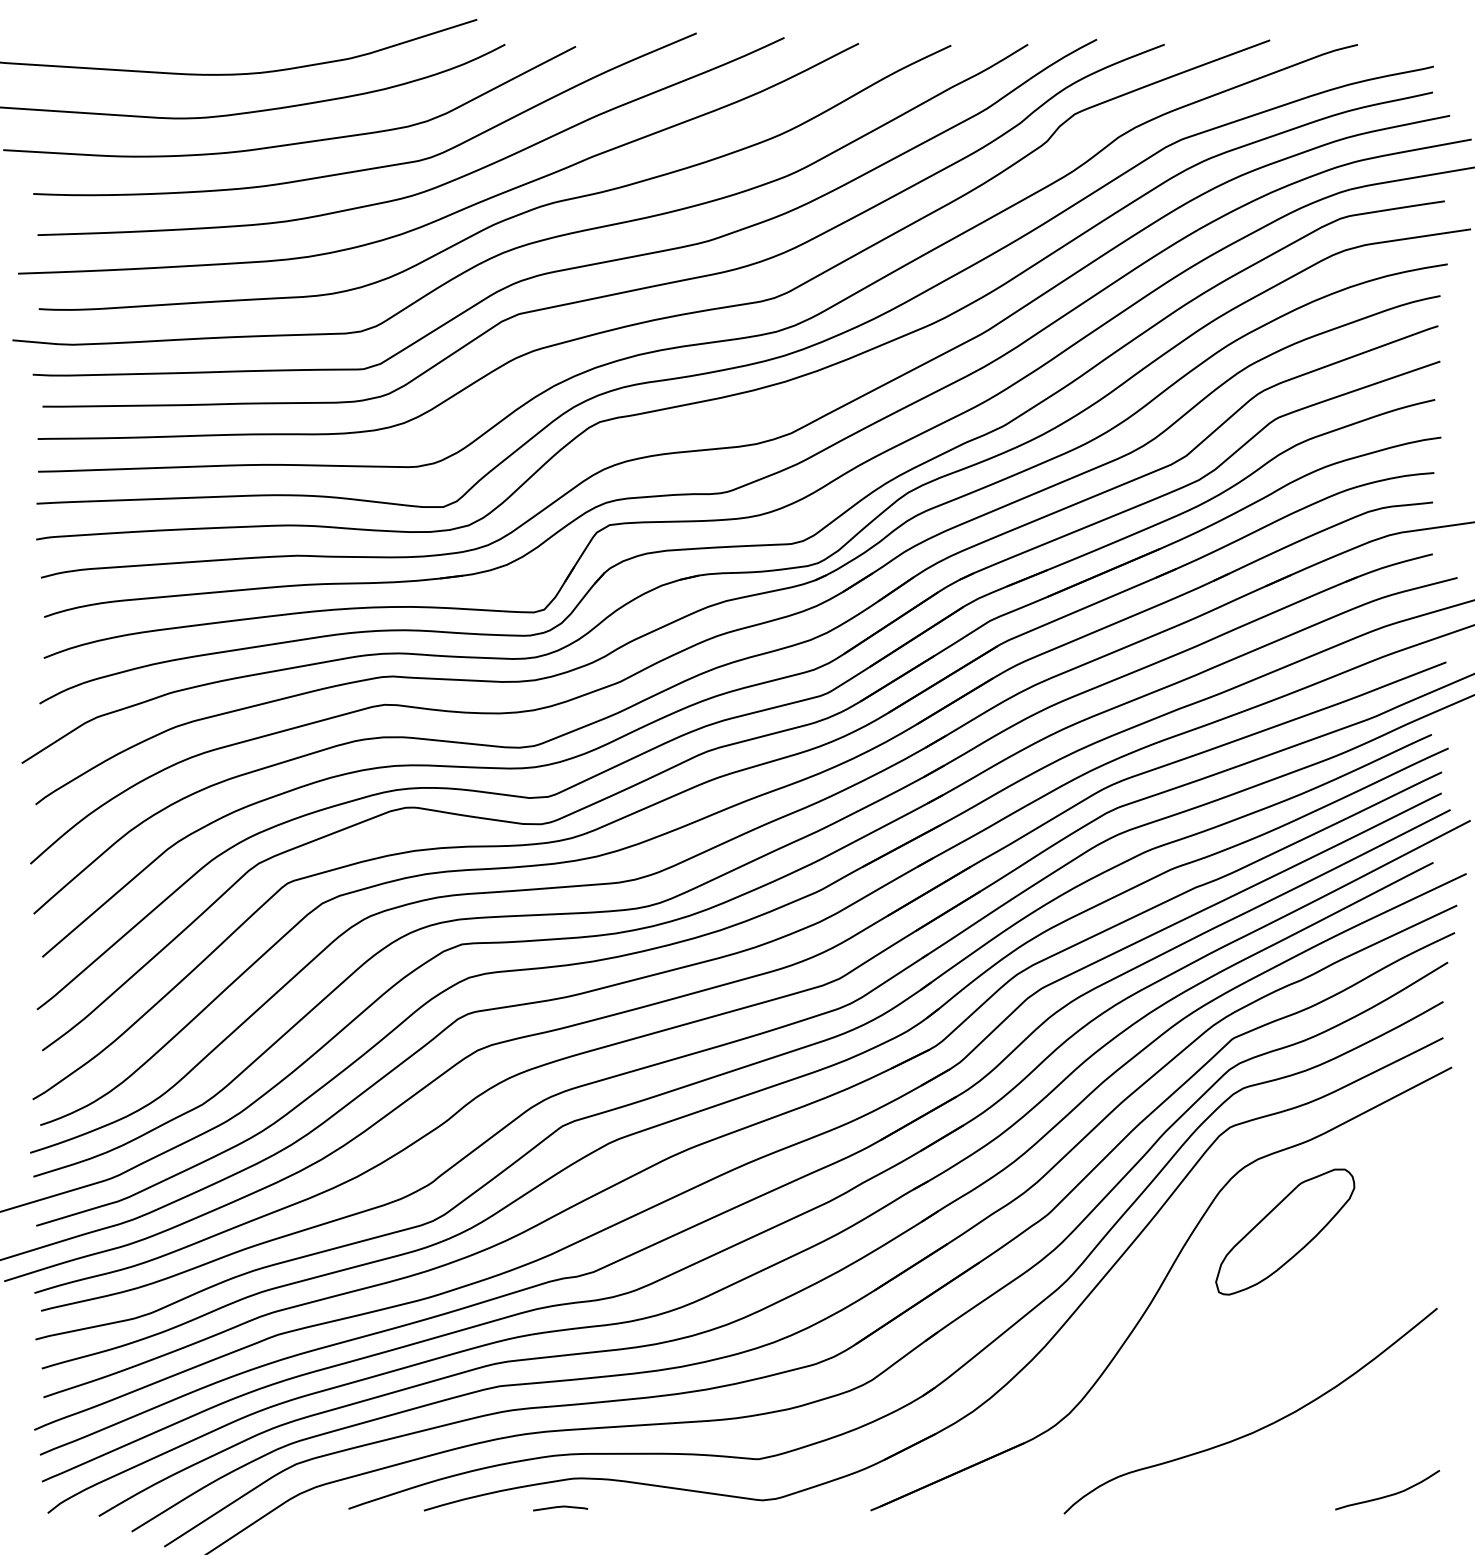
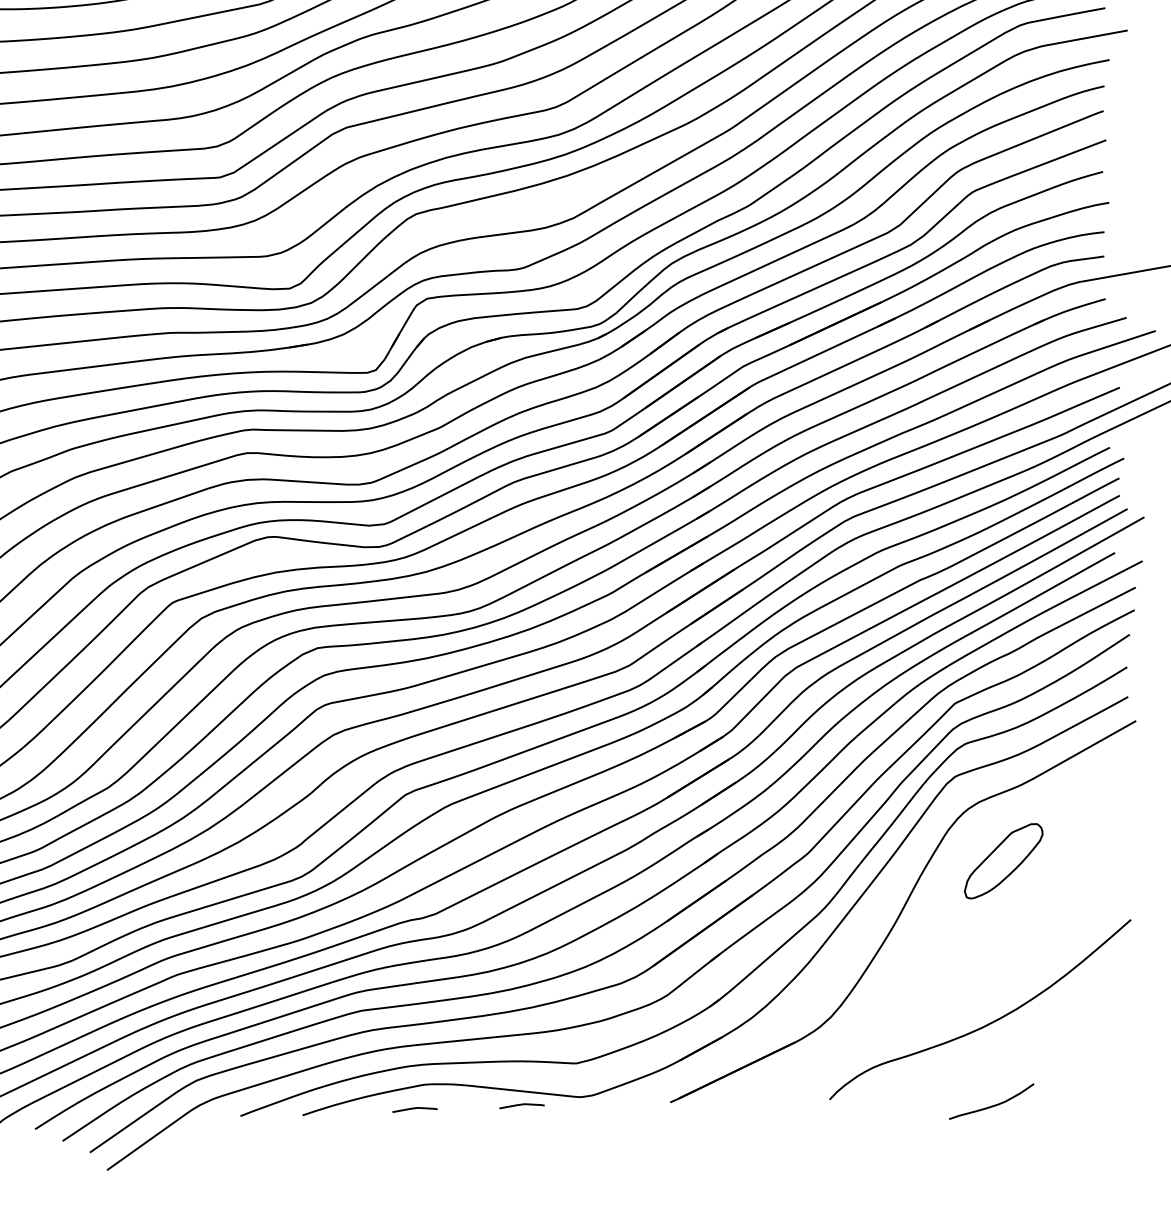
part: (1285, 1231) -> (1003, 860), size x0.7
curve: (1389, 1494) -> (993, 1105), moved
line: (690, 1507) -> (521, 1105), added

